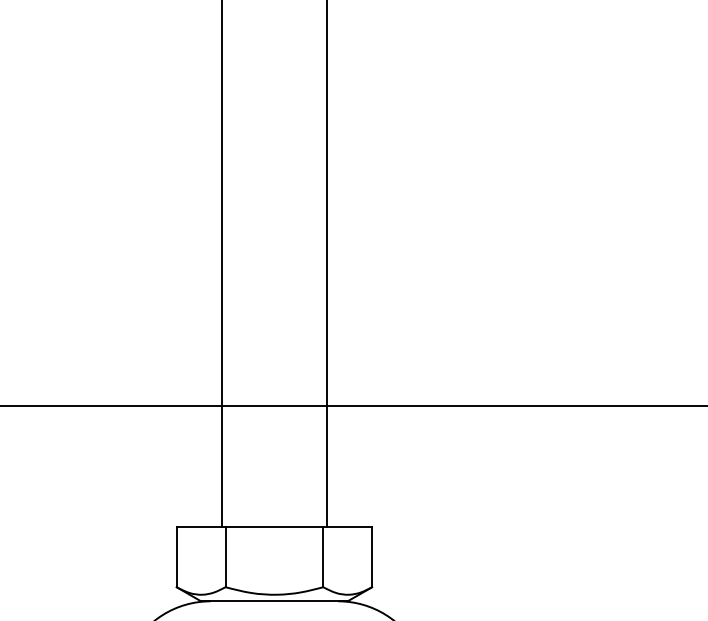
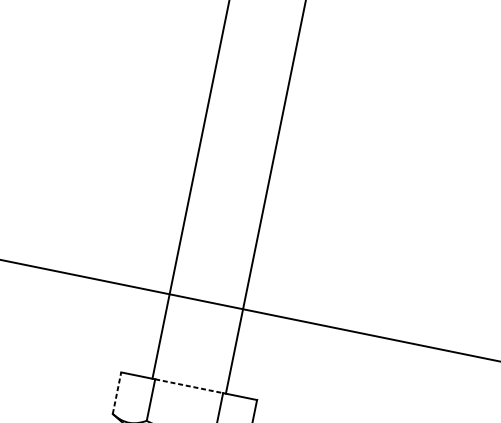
line: (274, 527) -> (189, 386), solid -> dashed
line: (176, 557) -> (116, 393), solid -> dashed

